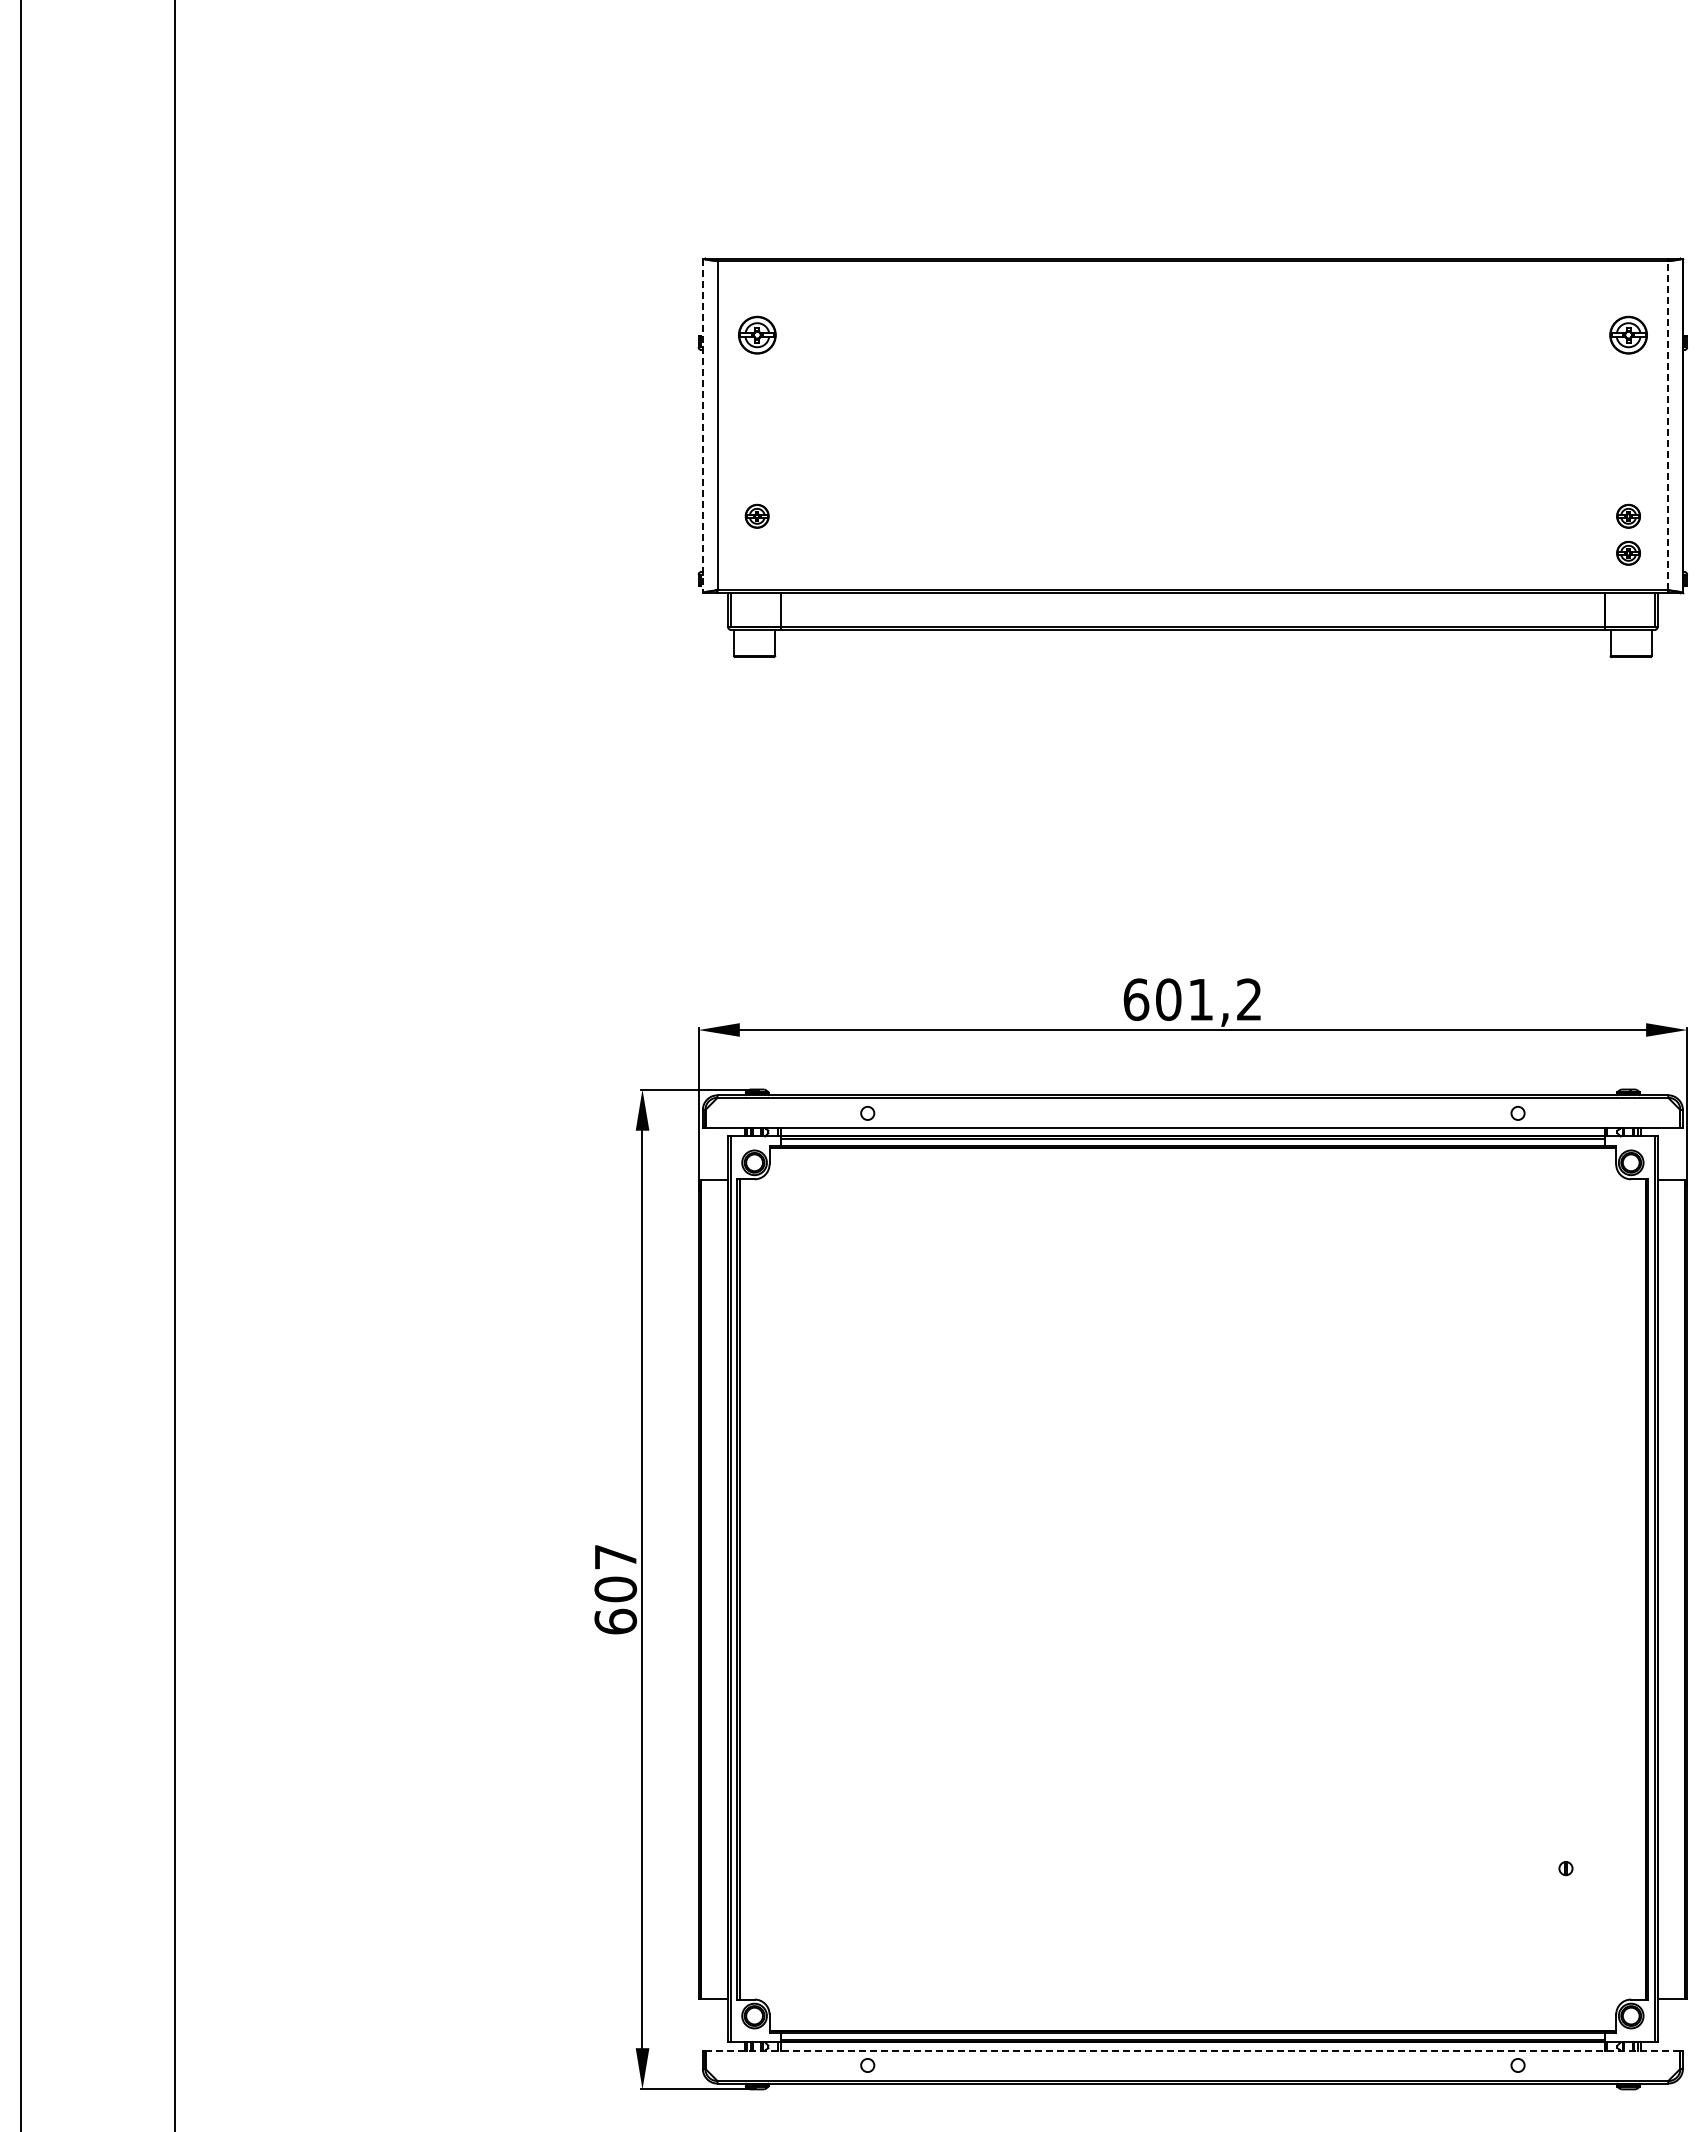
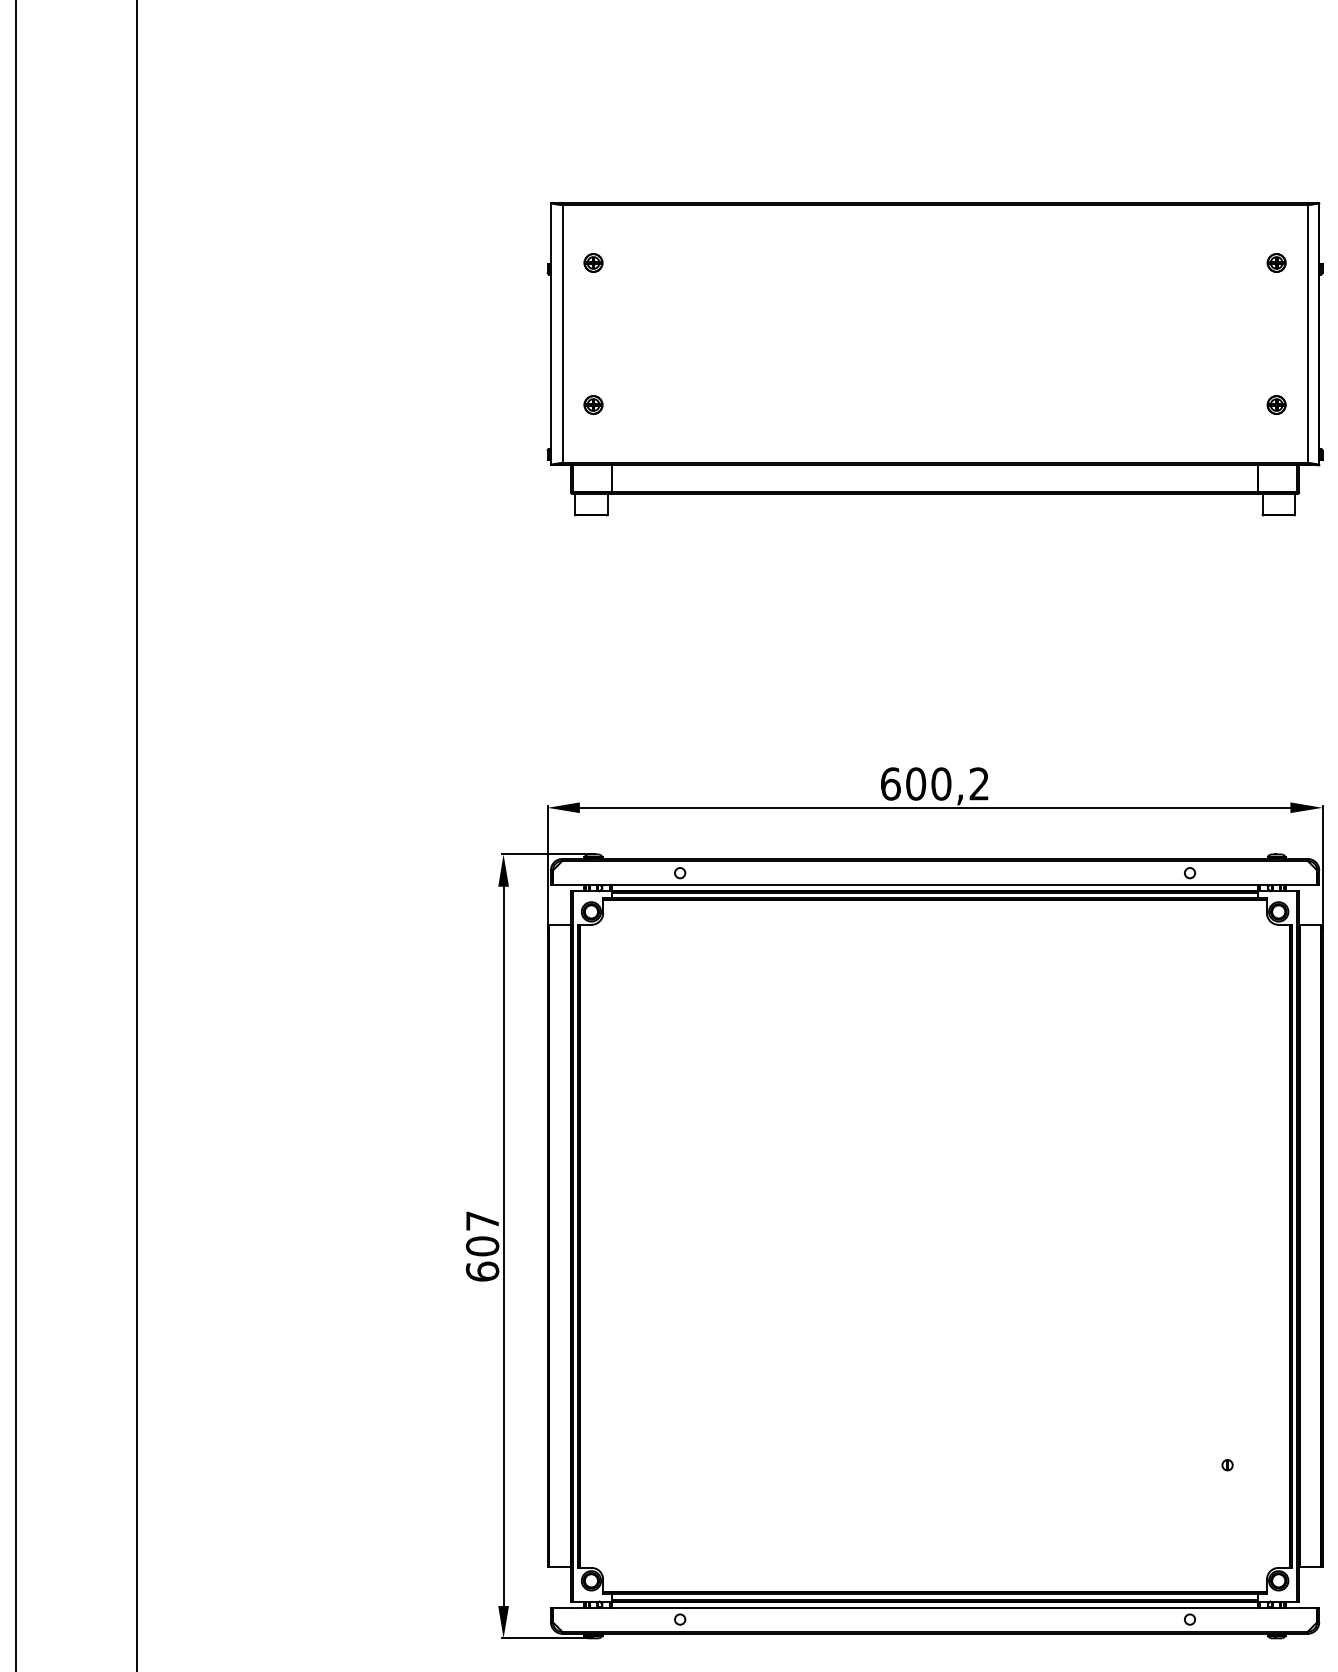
part: (756, 334) -> (592, 262), size x0.62
part: (1628, 334) -> (1276, 262), size x0.62
line: (1668, 425) -> (1307, 333), dashed -> solid
line: (702, 426) -> (550, 334), dashed -> solid
part: (1628, 552) -> (1276, 433), removed
text: (1200, 999) -> (941, 783), 601,2 -> 600,2
line: (1192, 2050) -> (934, 1607), dashed -> solid

